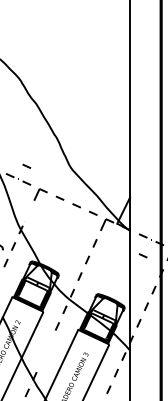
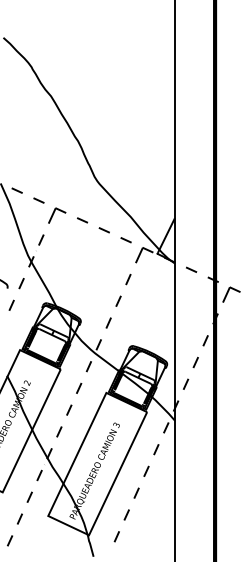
line: (26, 166) -> (38, 178), removed
line: (28, 212) -> (41, 239), added
line: (143, 255) -> (191, 295), removed
line: (50, 342) -> (69, 409), added
line: (42, 359) -> (59, 431), added

